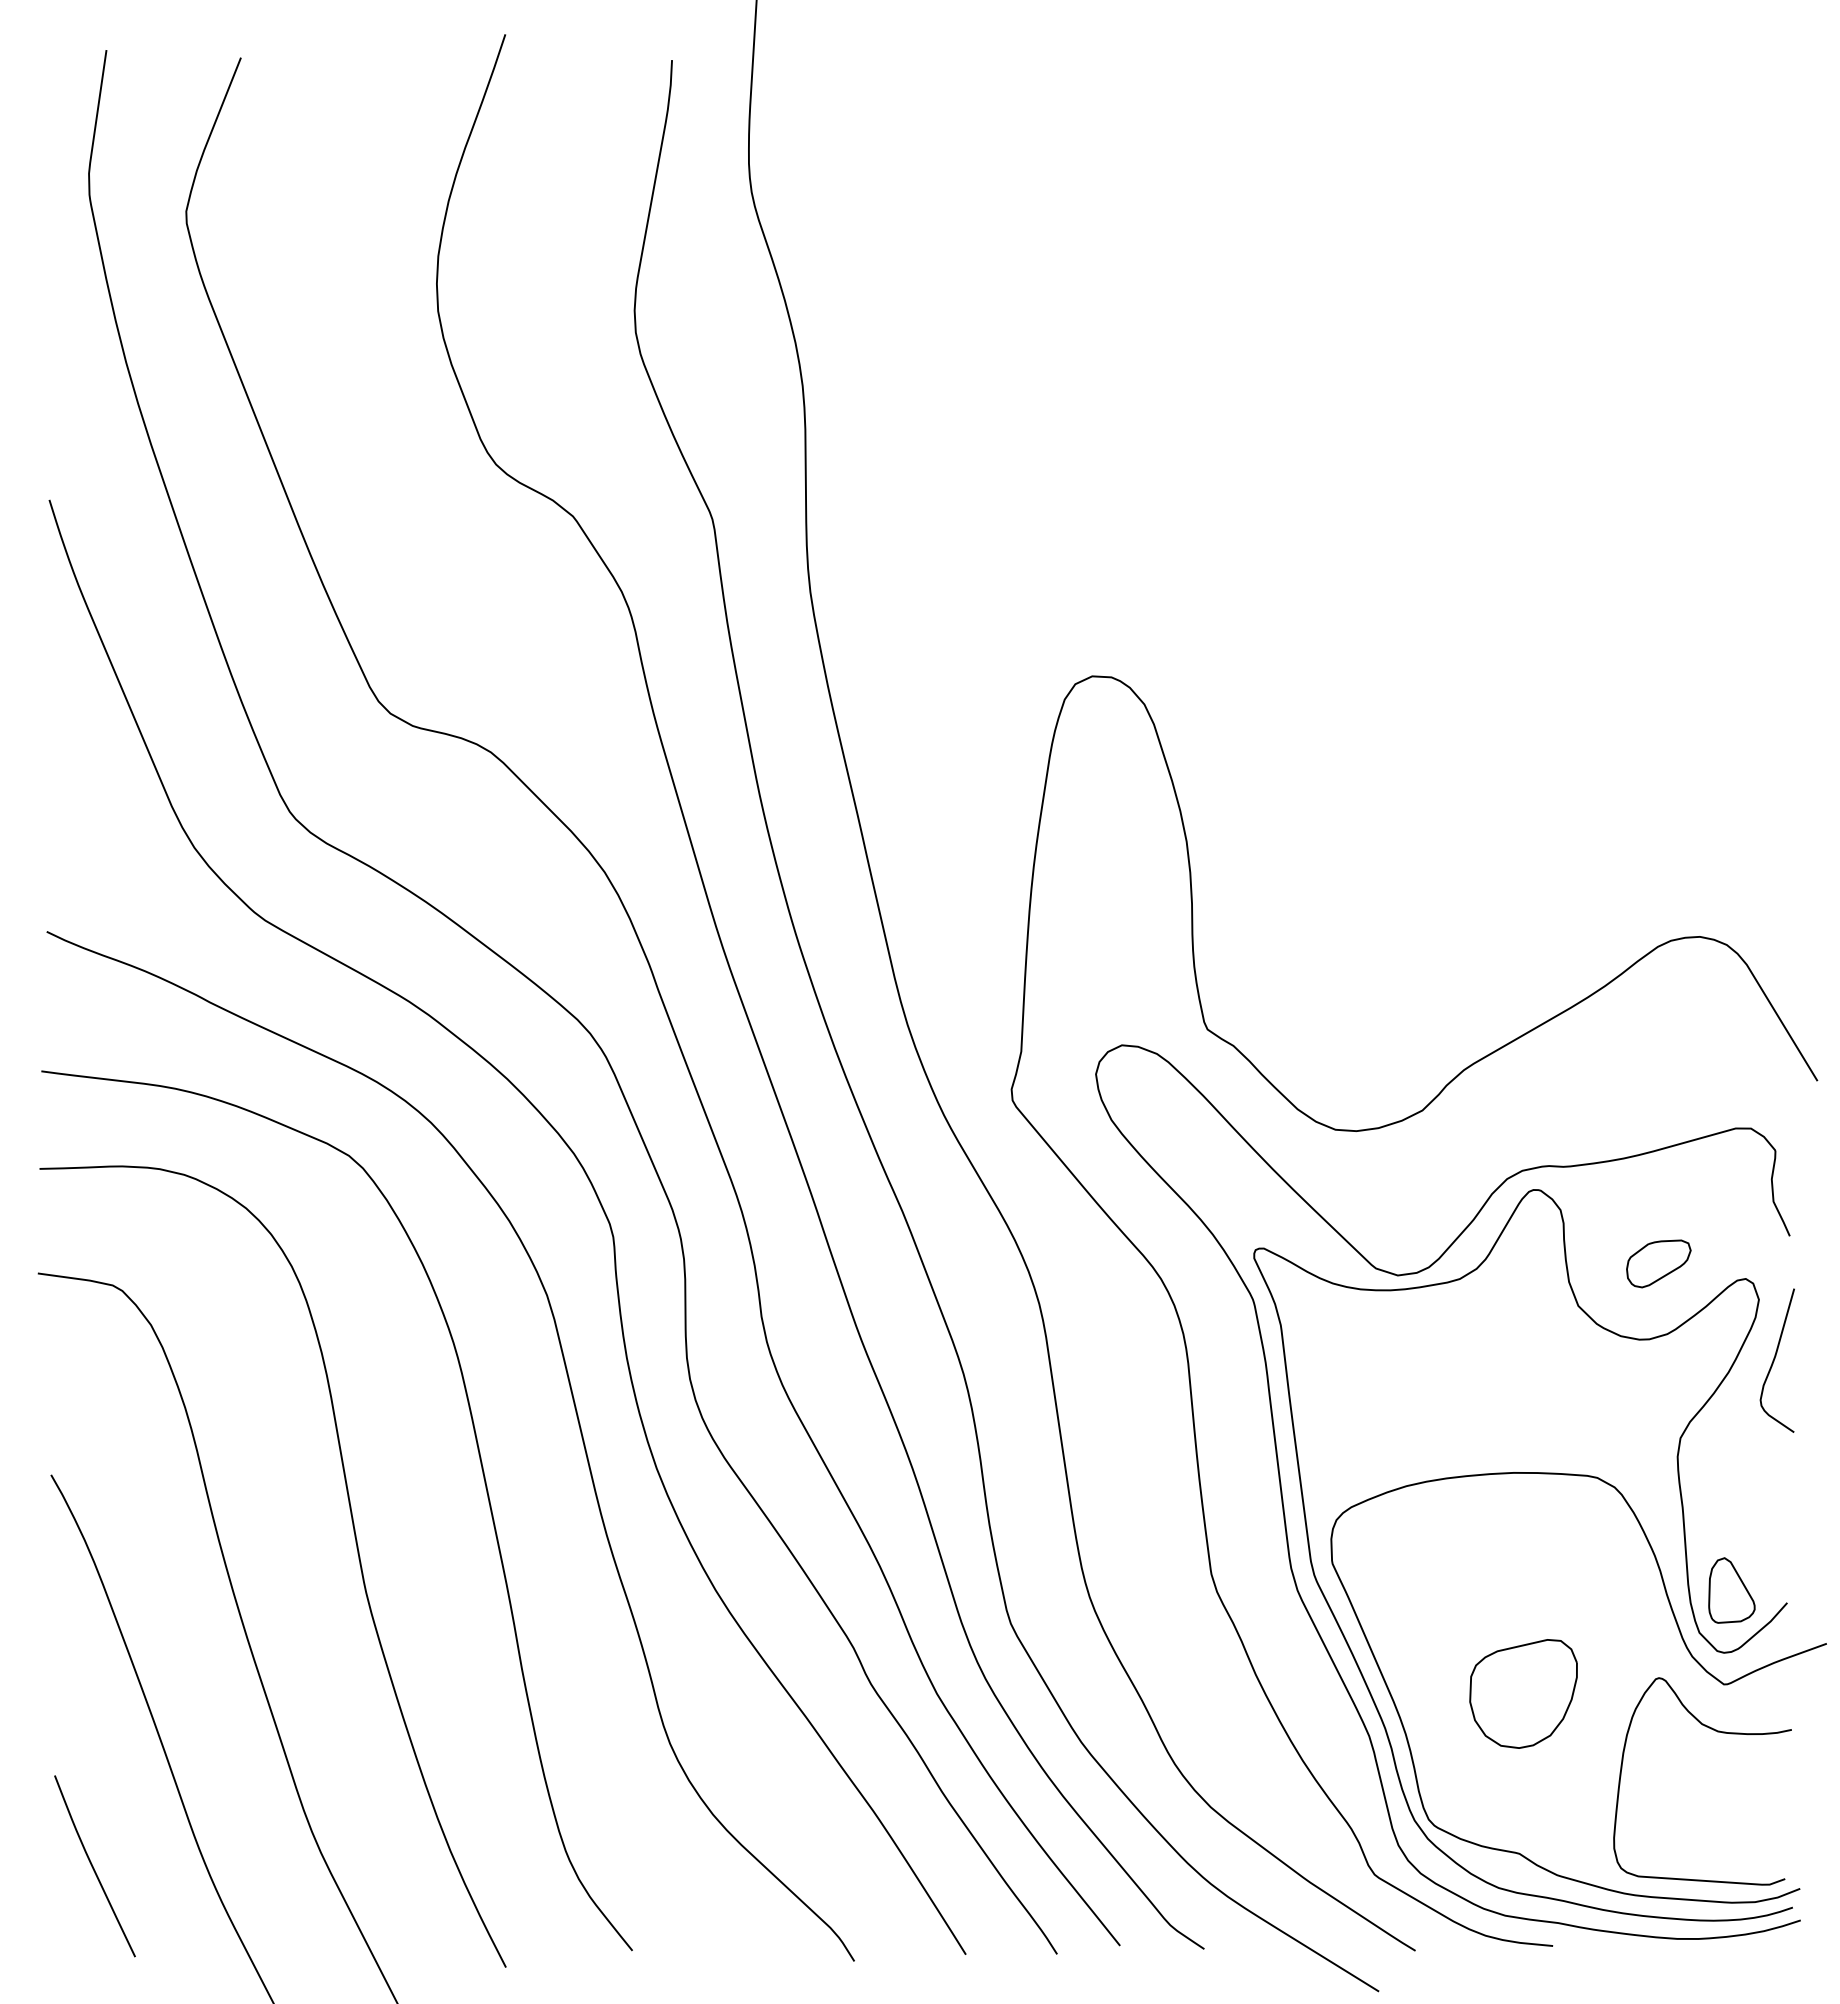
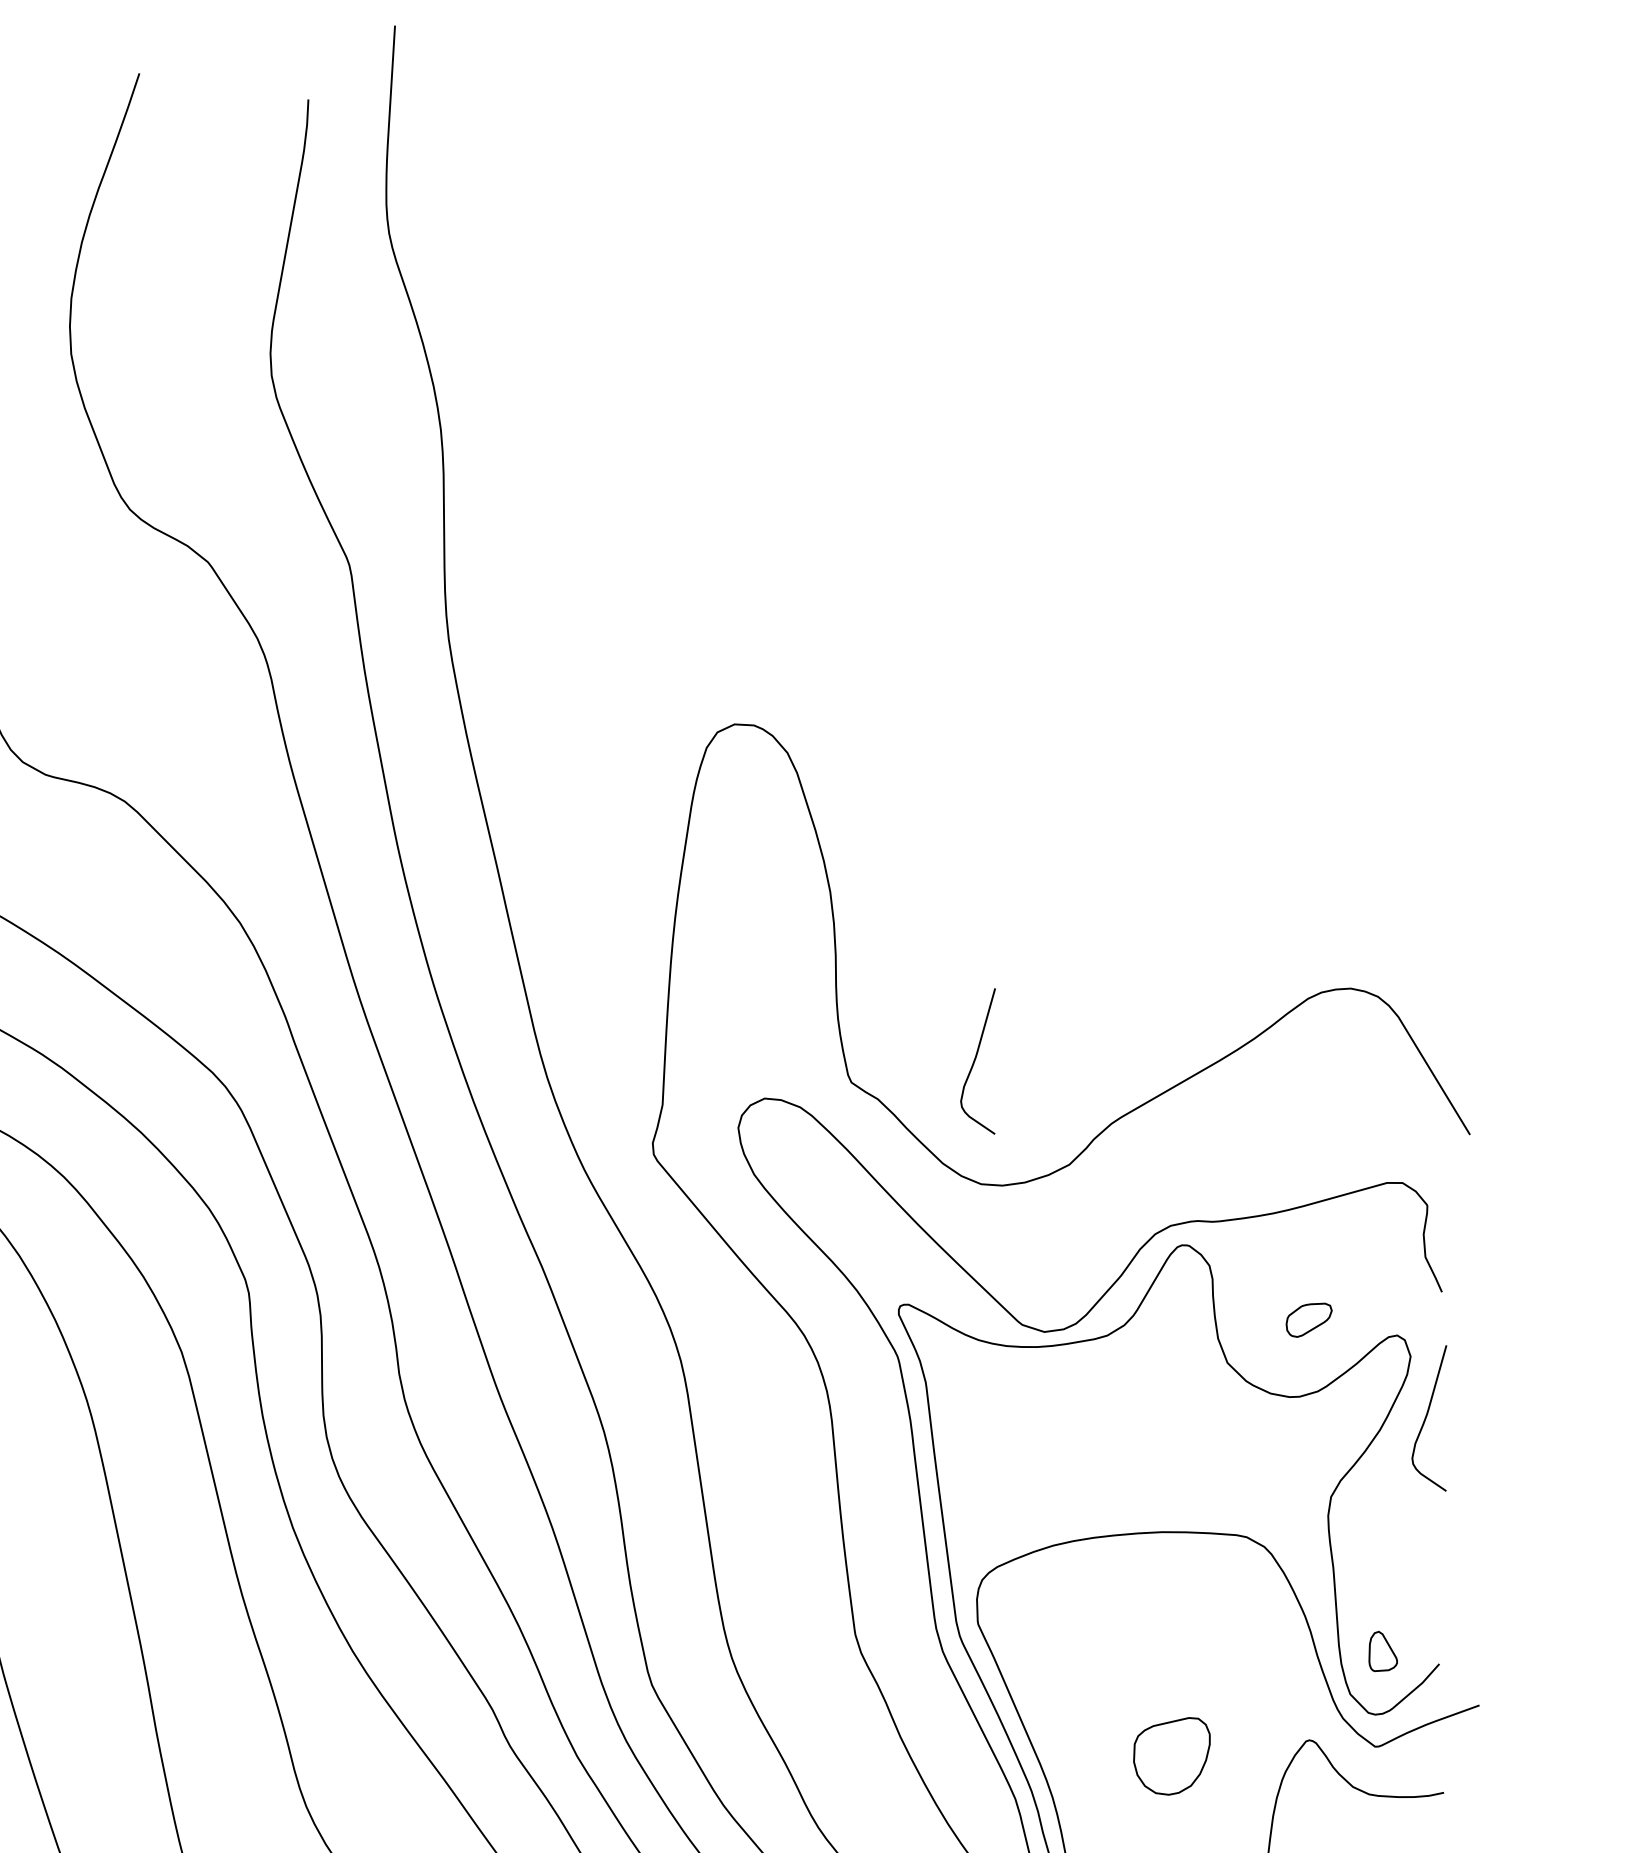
curve: (1329, 1008) -> (975, 1061), added
part: (1658, 1263) -> (1308, 1319), size x0.7
part: (1731, 1590) -> (1382, 1651), size x0.6
part: (1523, 1693) -> (1171, 1755), size x0.7

